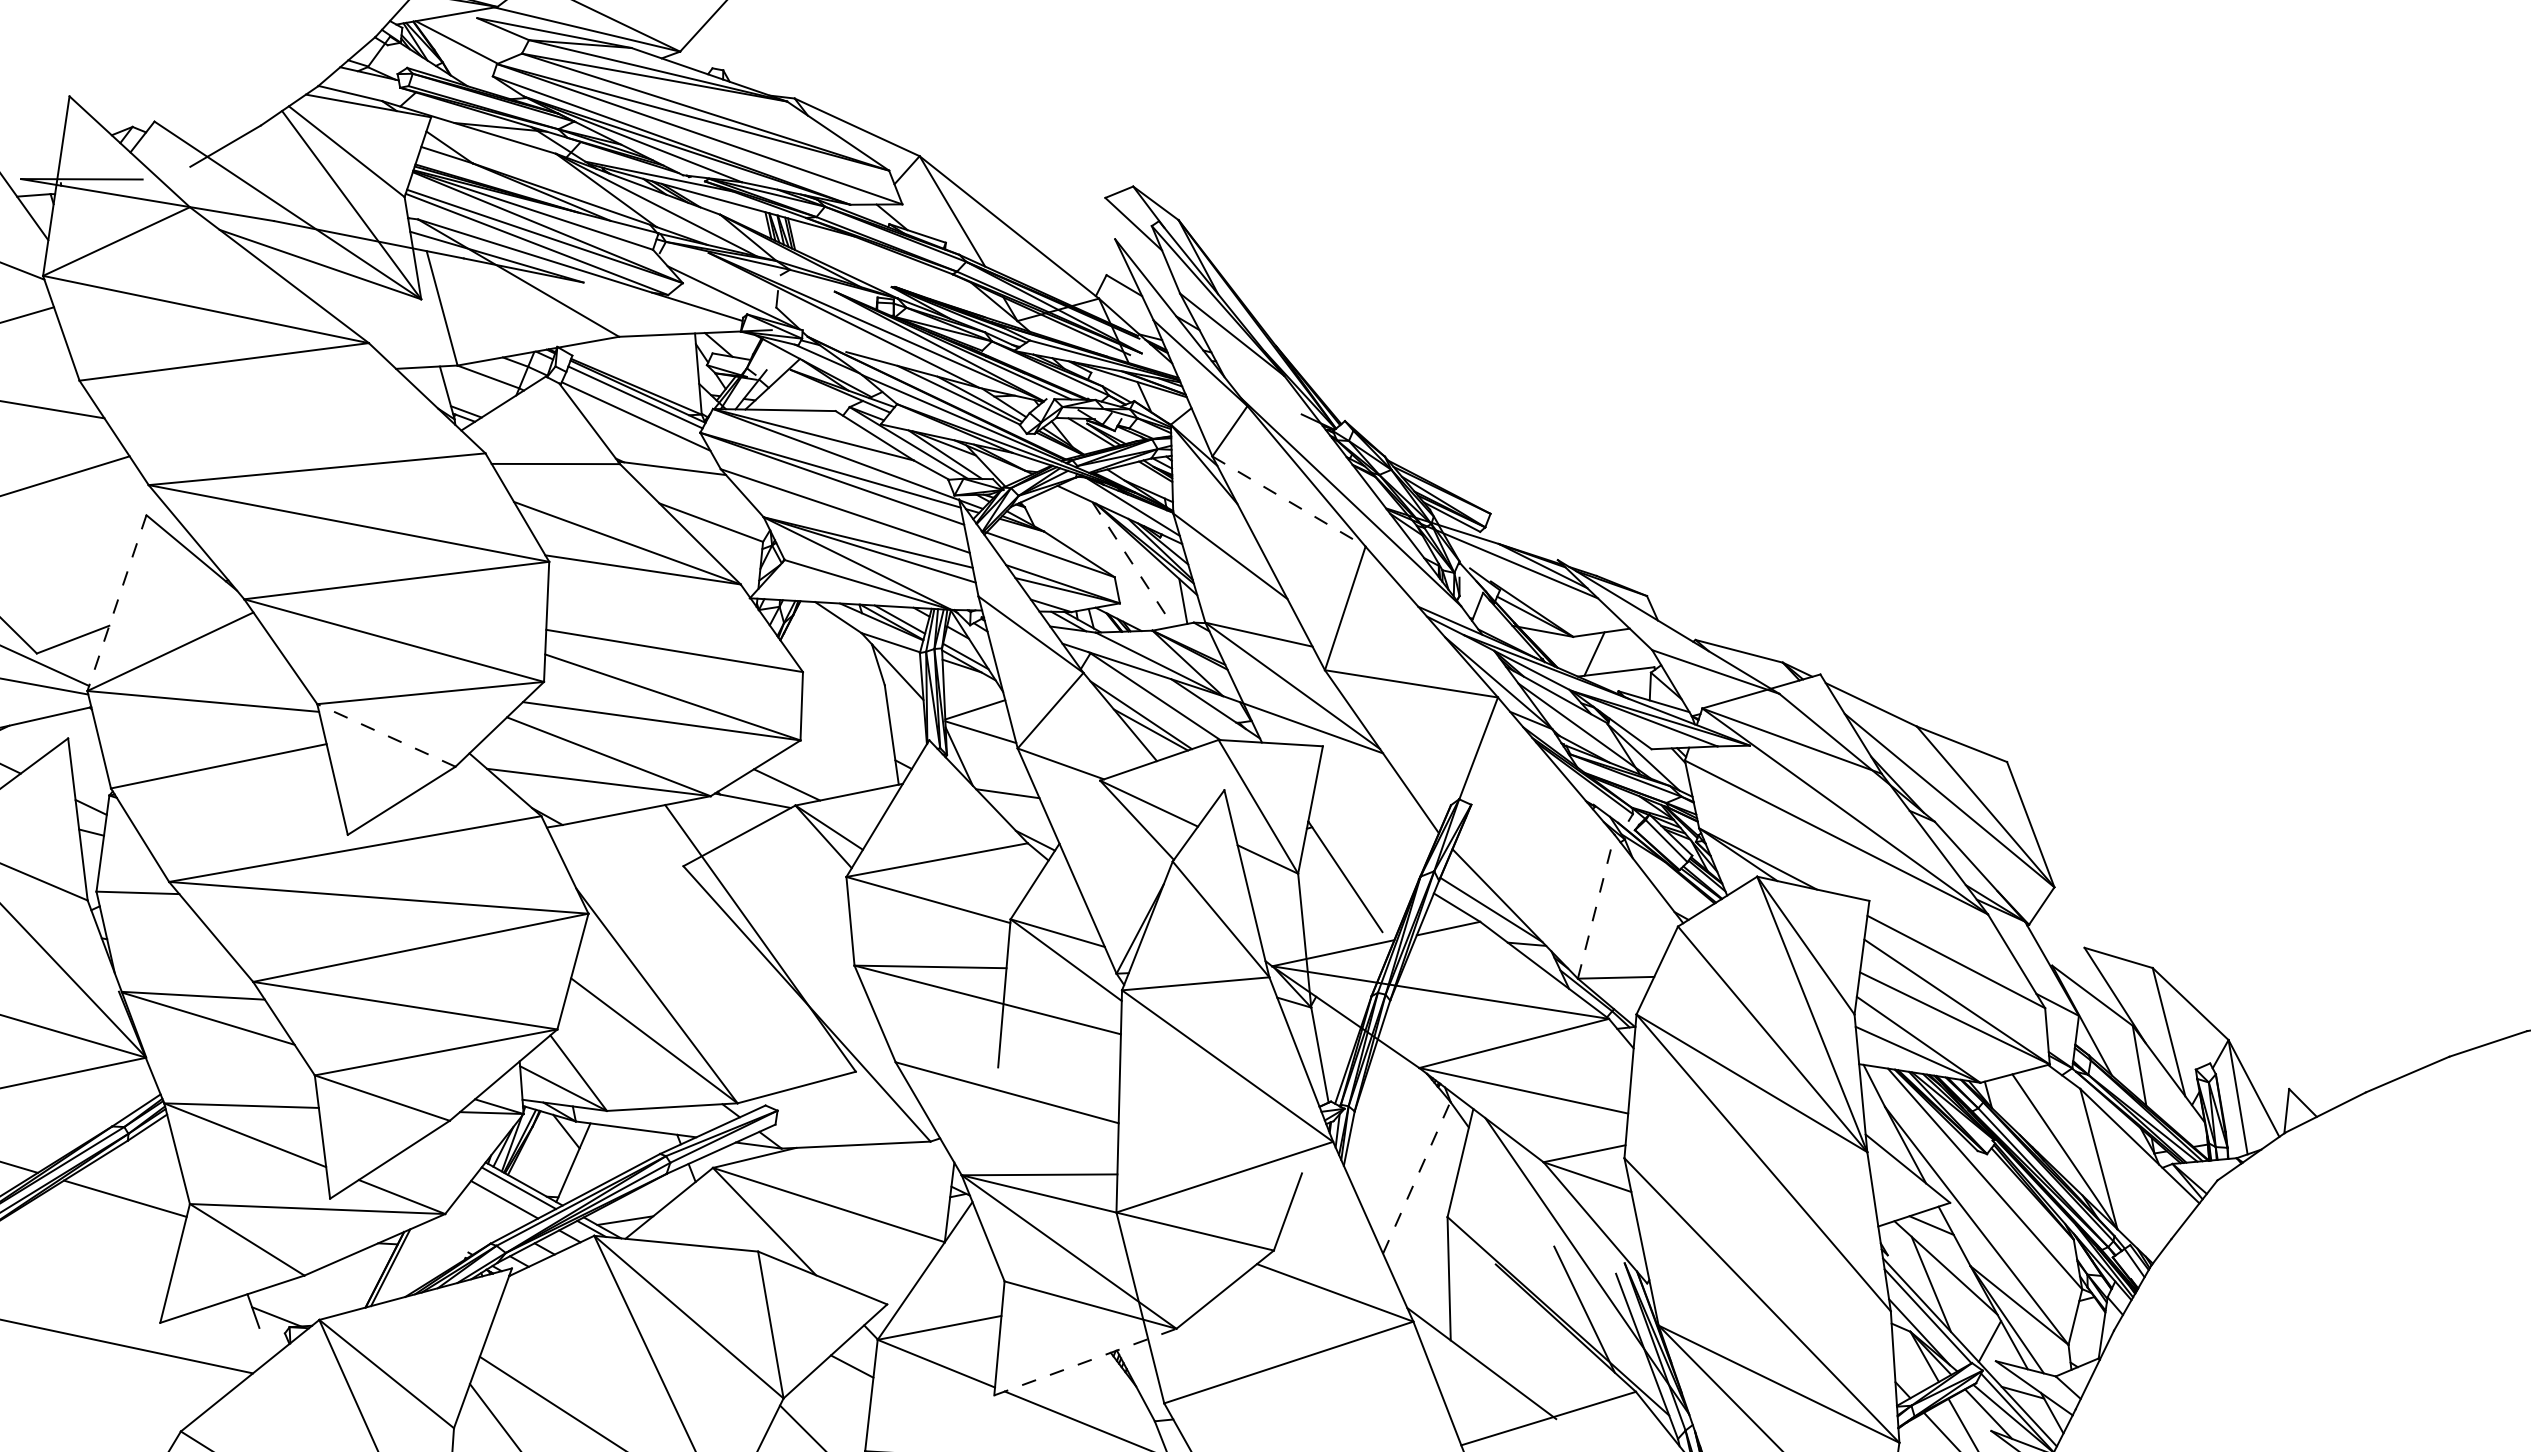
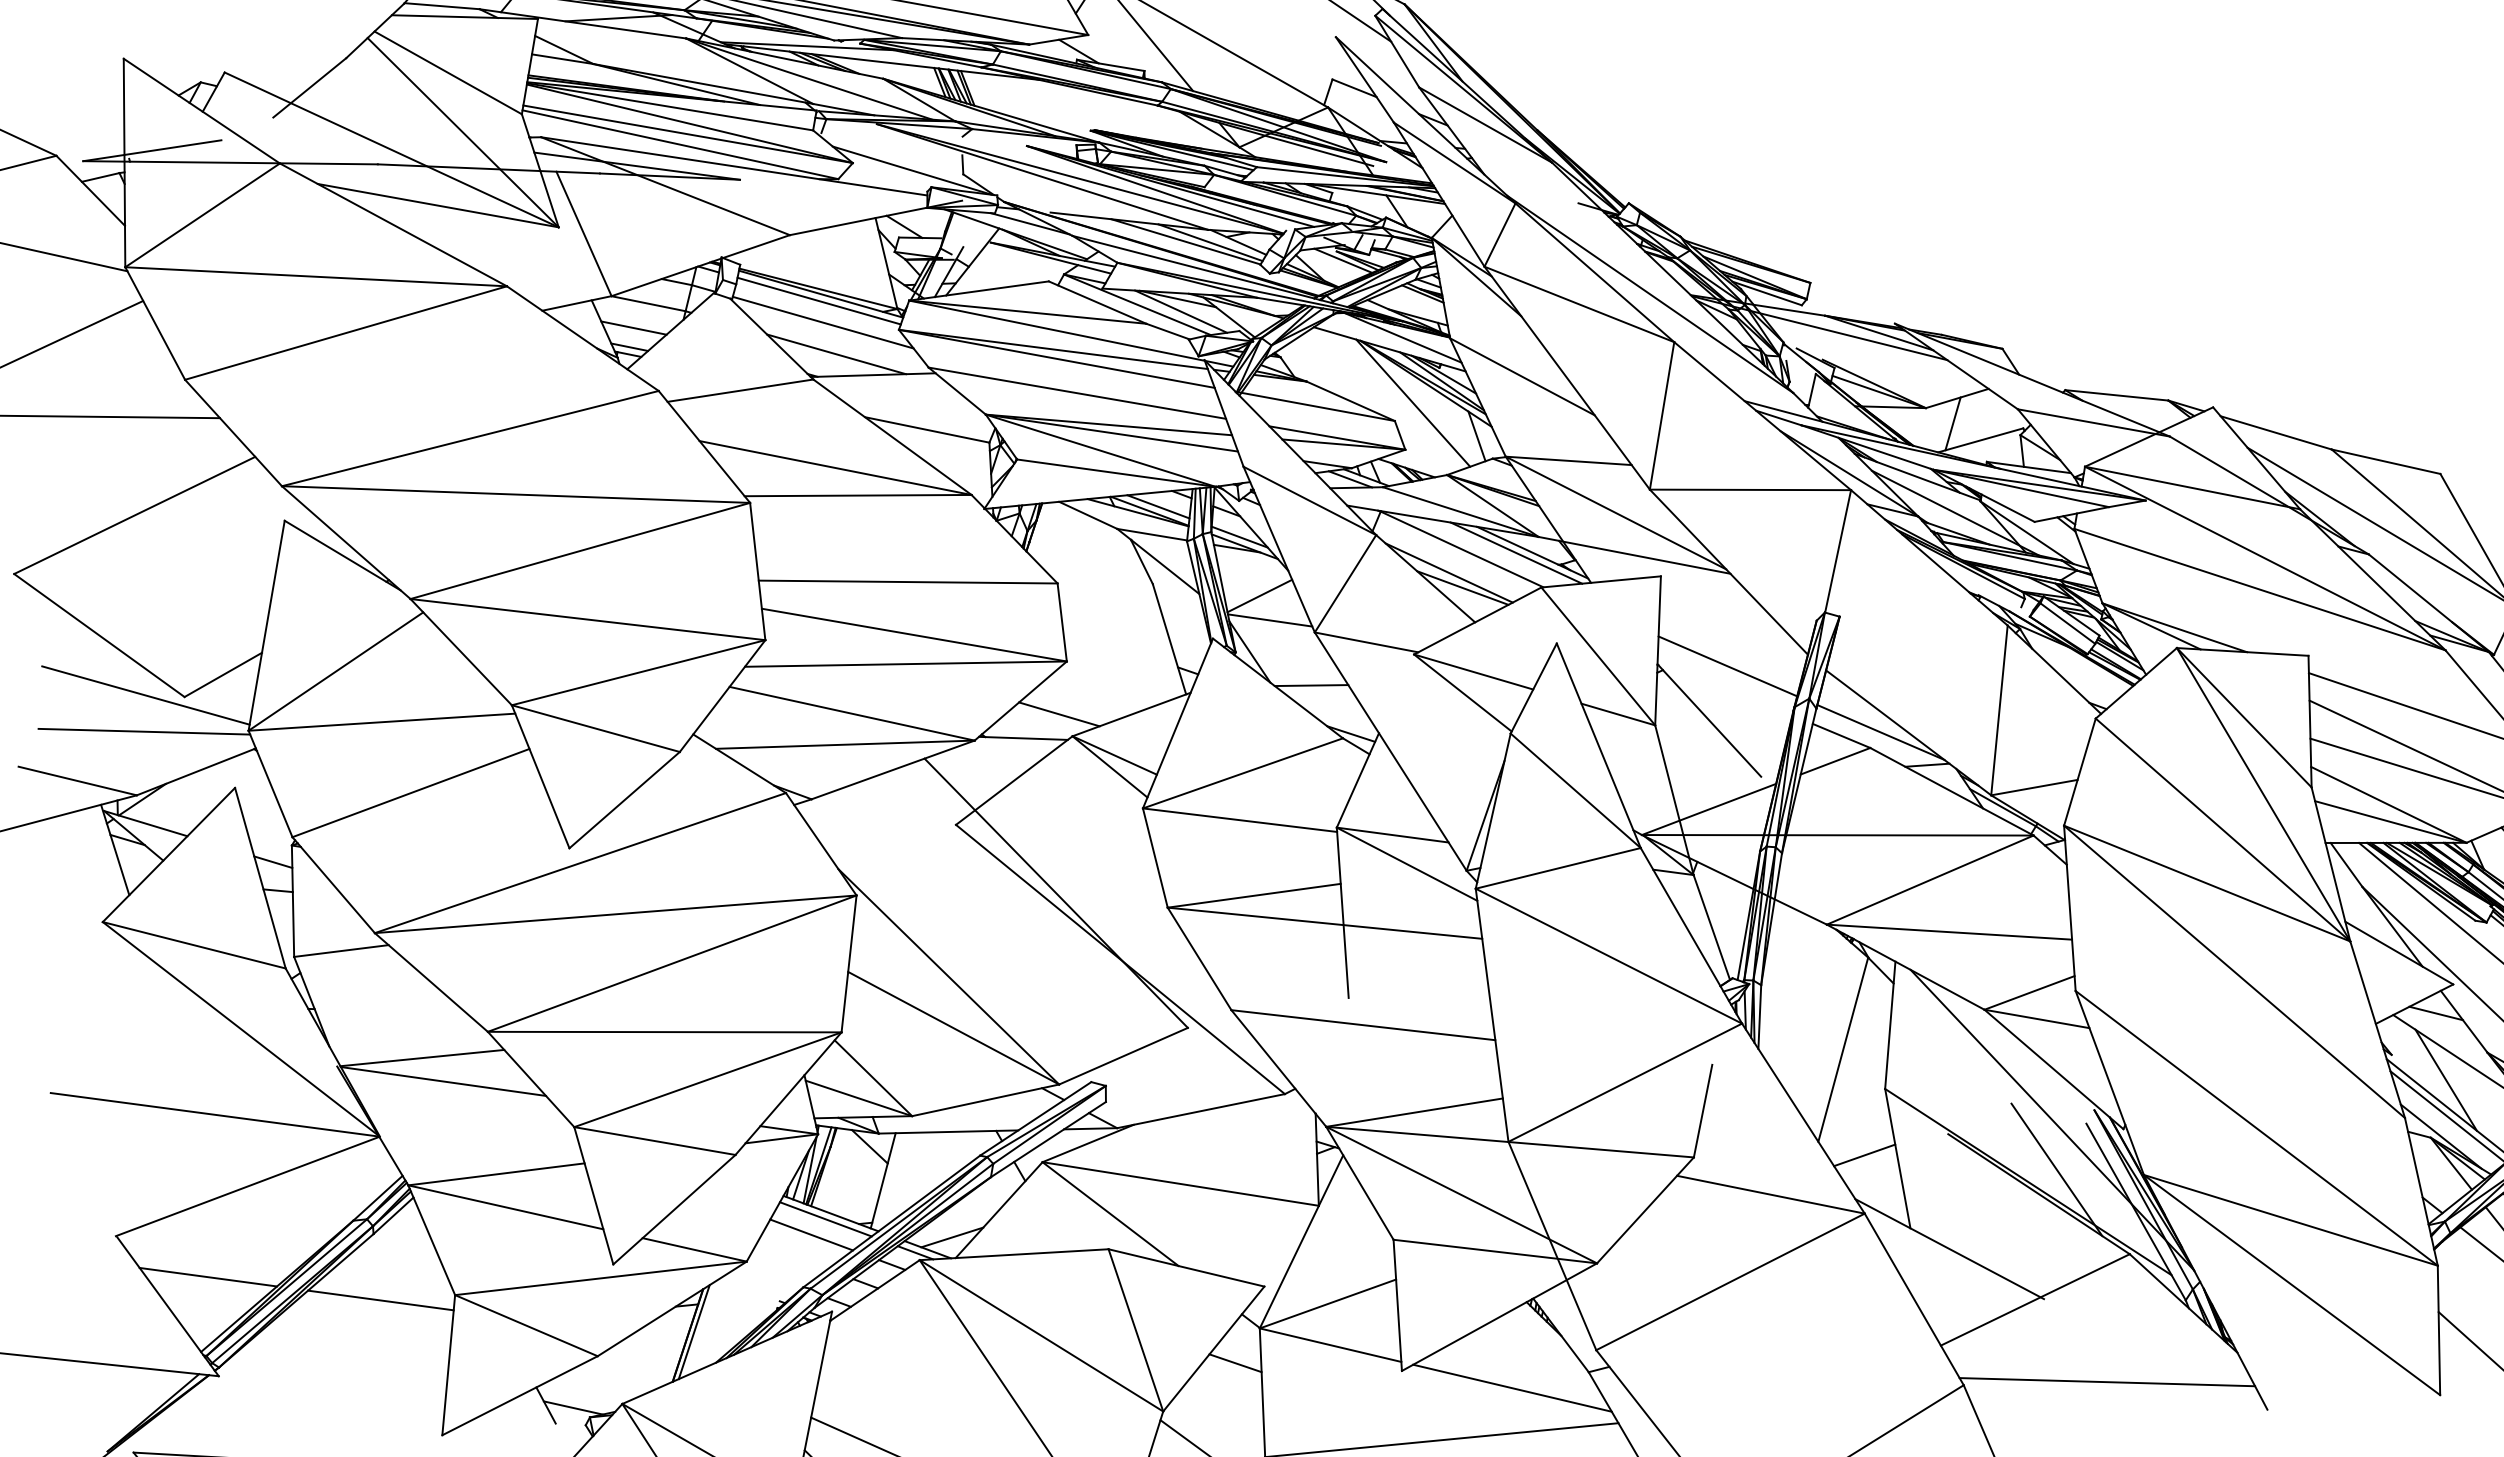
line: (472, 395) -> (633, 327), added
line: (643, 445) -> (836, 354), added
line: (1289, 501) -> (1579, 304), dashed -> solid
line: (1133, 564) -> (1413, 403), dashed -> solid
line: (116, 603) -> (266, 626), dashed -> solid
line: (1201, 707) -> (1516, 553), added
line: (386, 735) -> (595, 728), dashed -> solid
line: (1368, 832) -> (1727, 666), added
line: (1596, 906) -> (1999, 710), dashed -> solid
line: (1416, 1177) -> (1842, 1049), dashed -> solid
line: (1420, 1271) -> (1864, 1155), added
line: (1085, 1362) -> (1499, 1317), dashed -> solid

